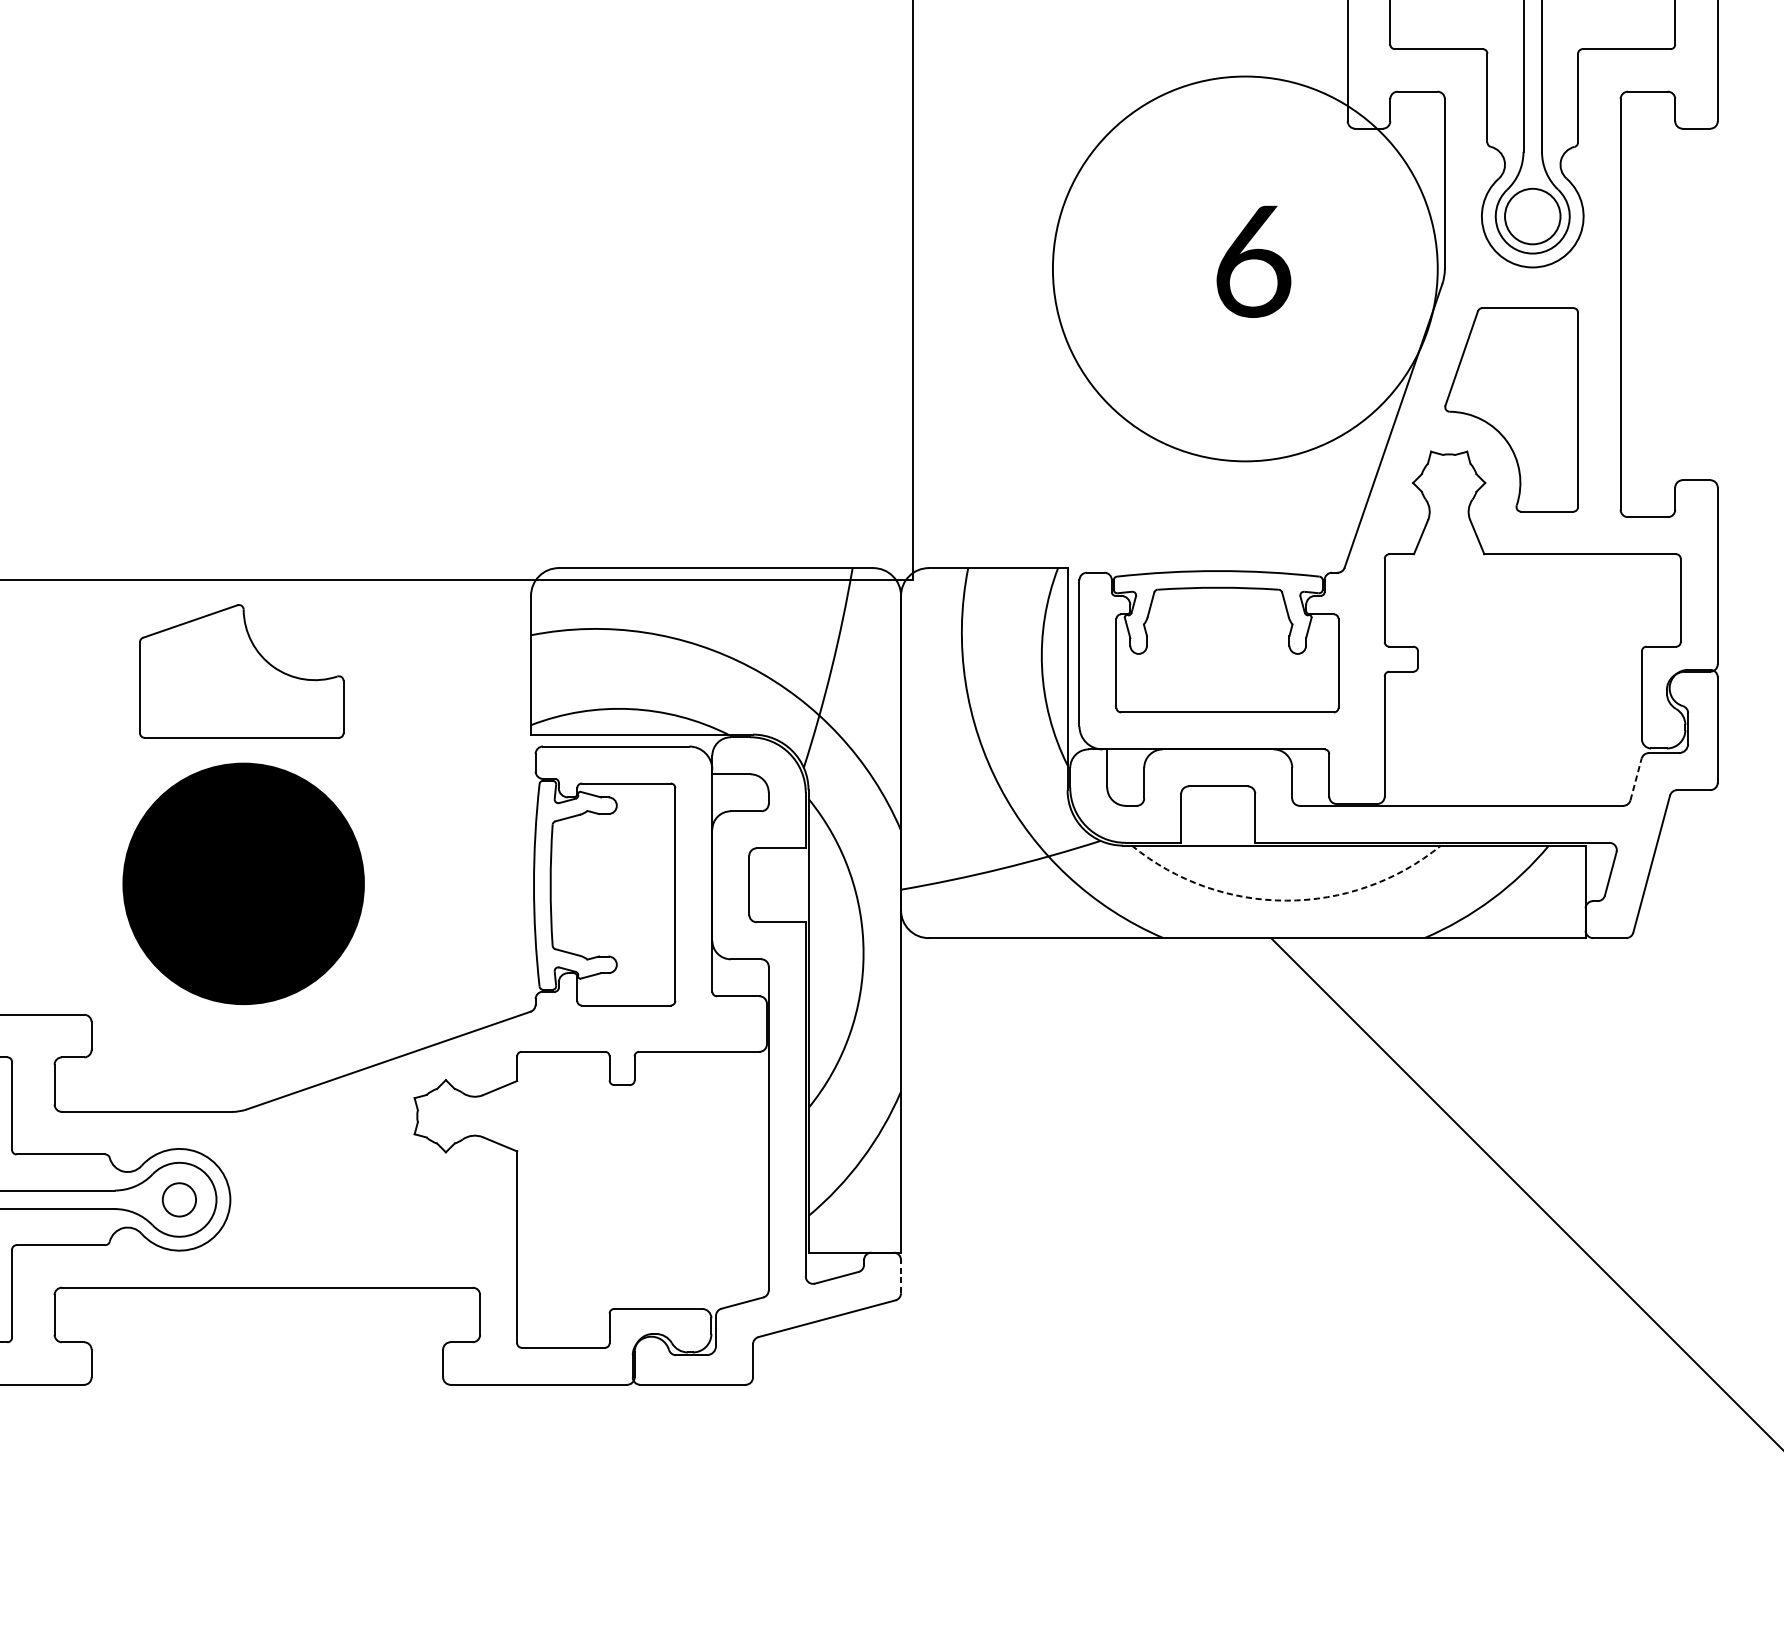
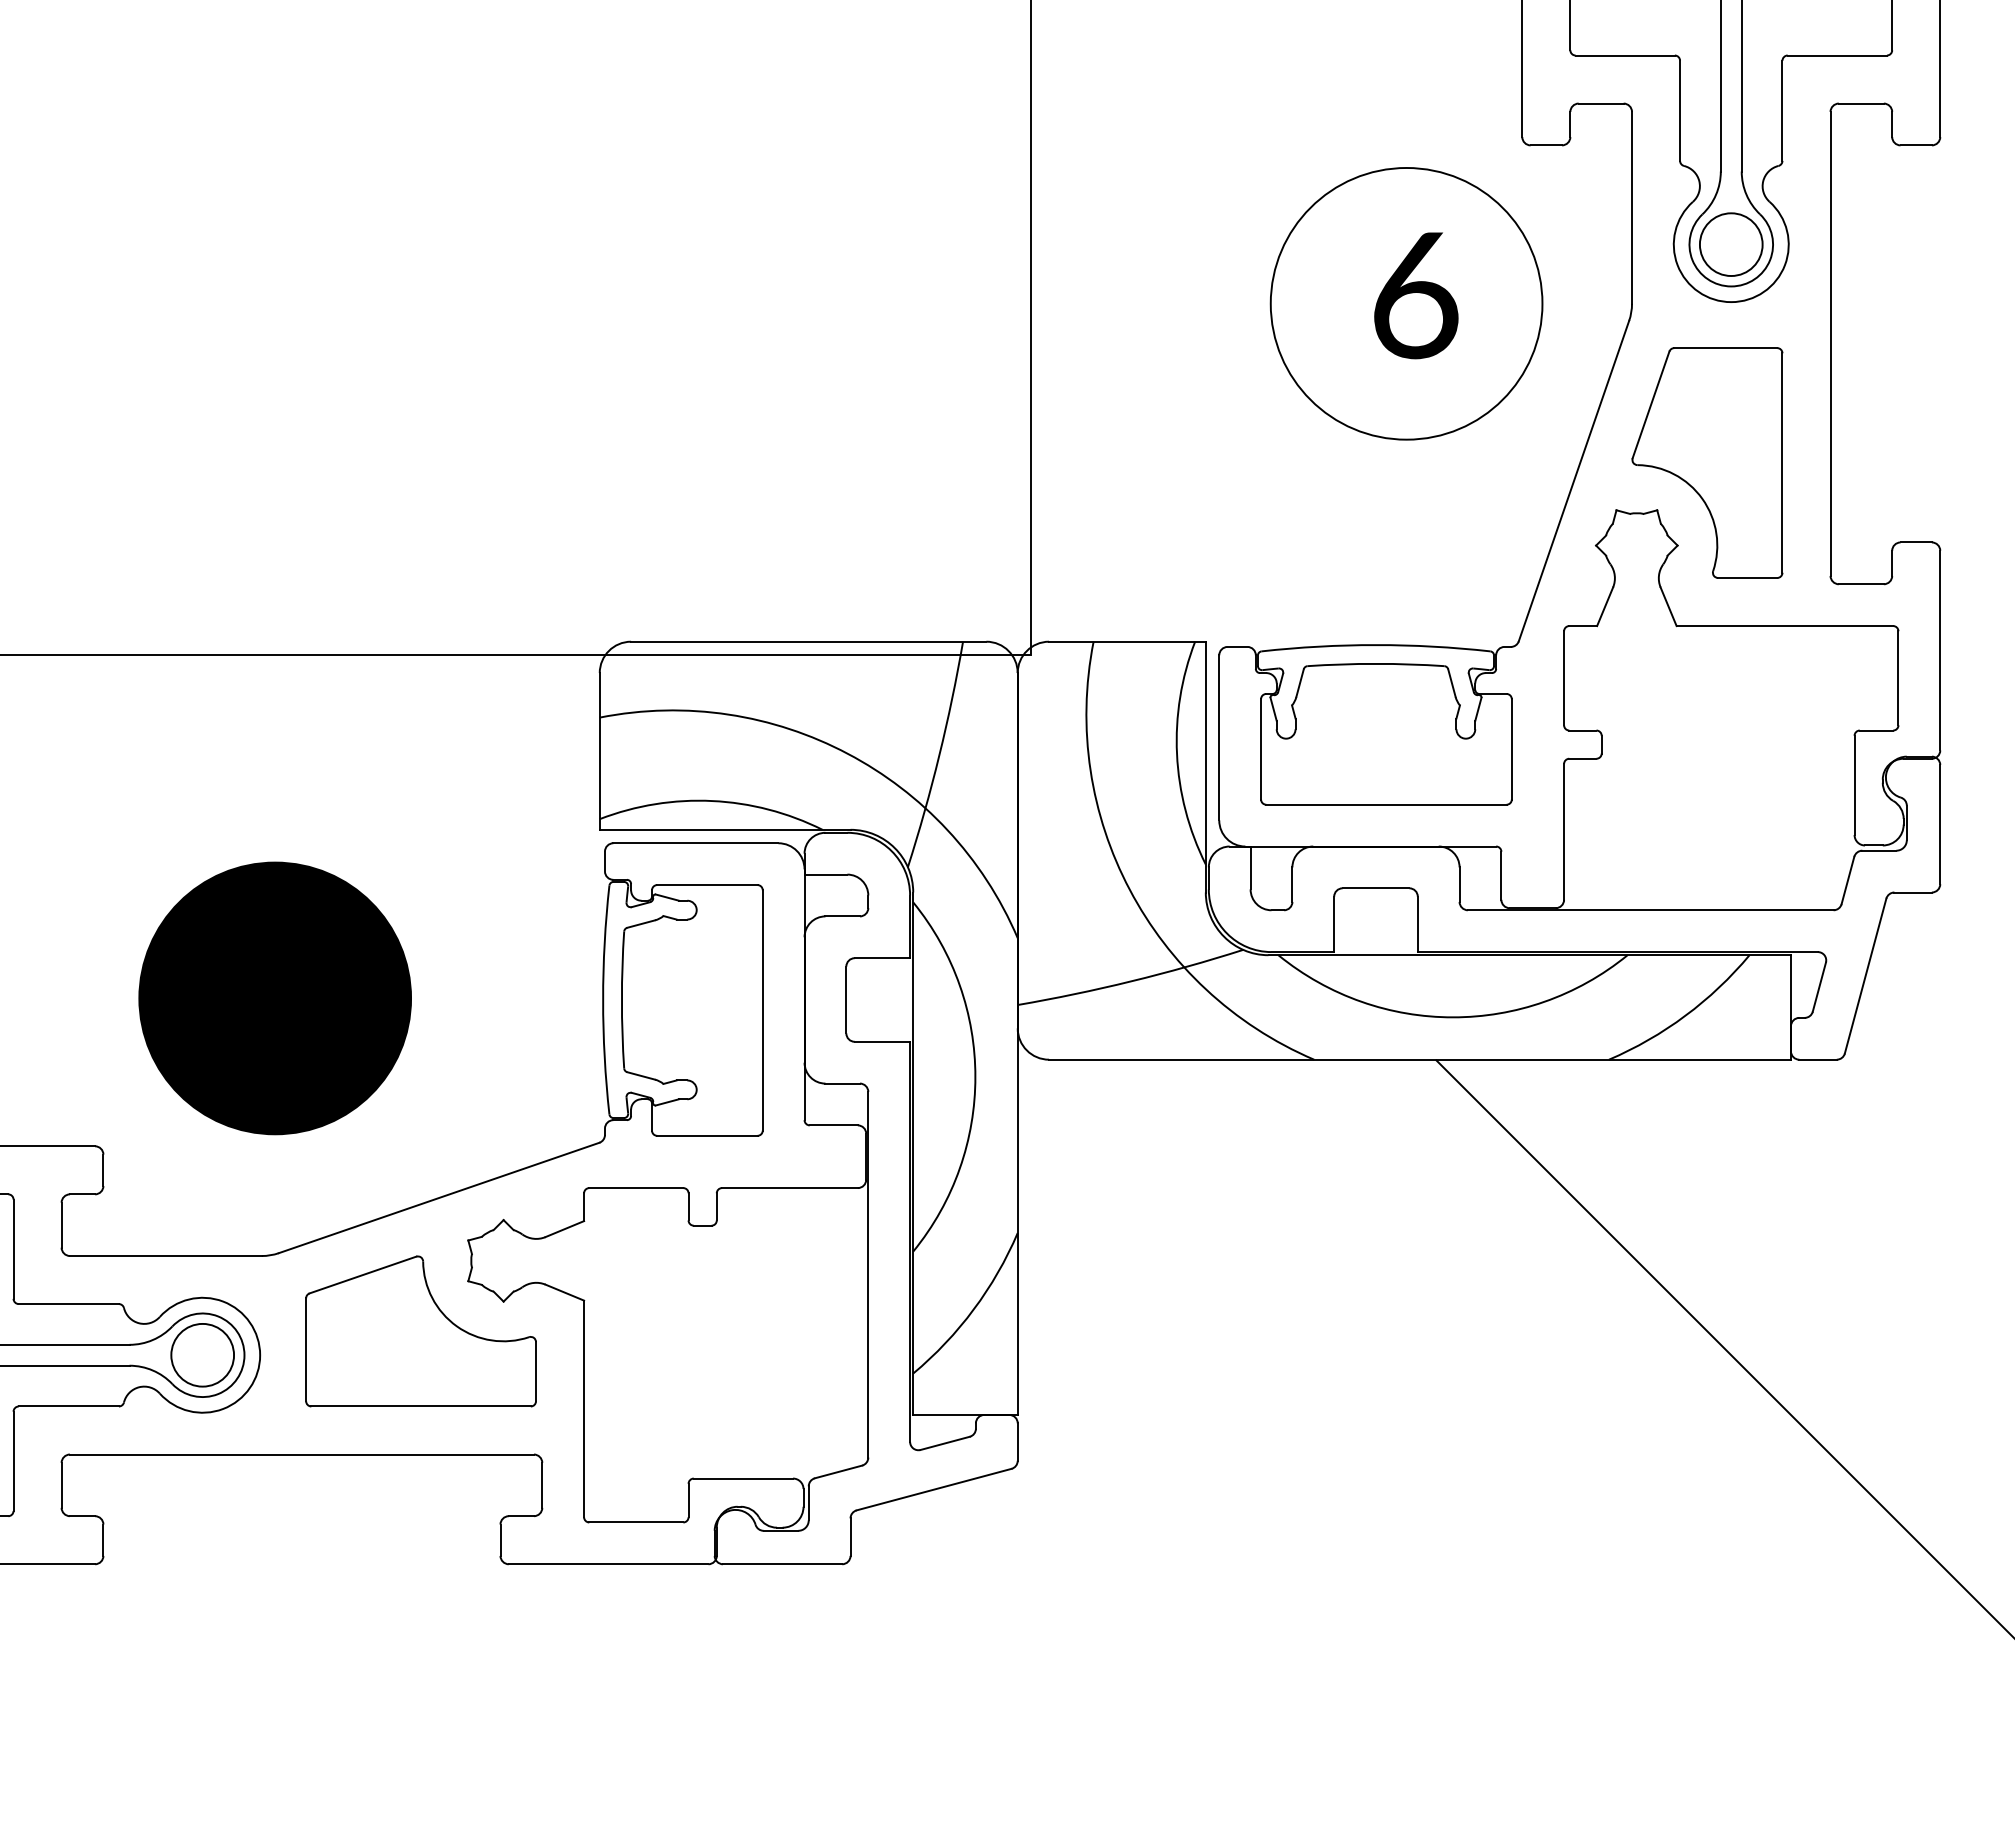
circle: (1245, 268) -> (1406, 303), size x0.62
part: (241, 671) -> (420, 1331), moved
line: (1636, 779) -> (1848, 880), dashed -> solid
arc: (1286, 900) -> (1453, 1017), dashed -> solid
circle: (179, 1200) -> (202, 1355), size x1.67
line: (900, 1277) -> (1017, 1442), dashed -> solid

